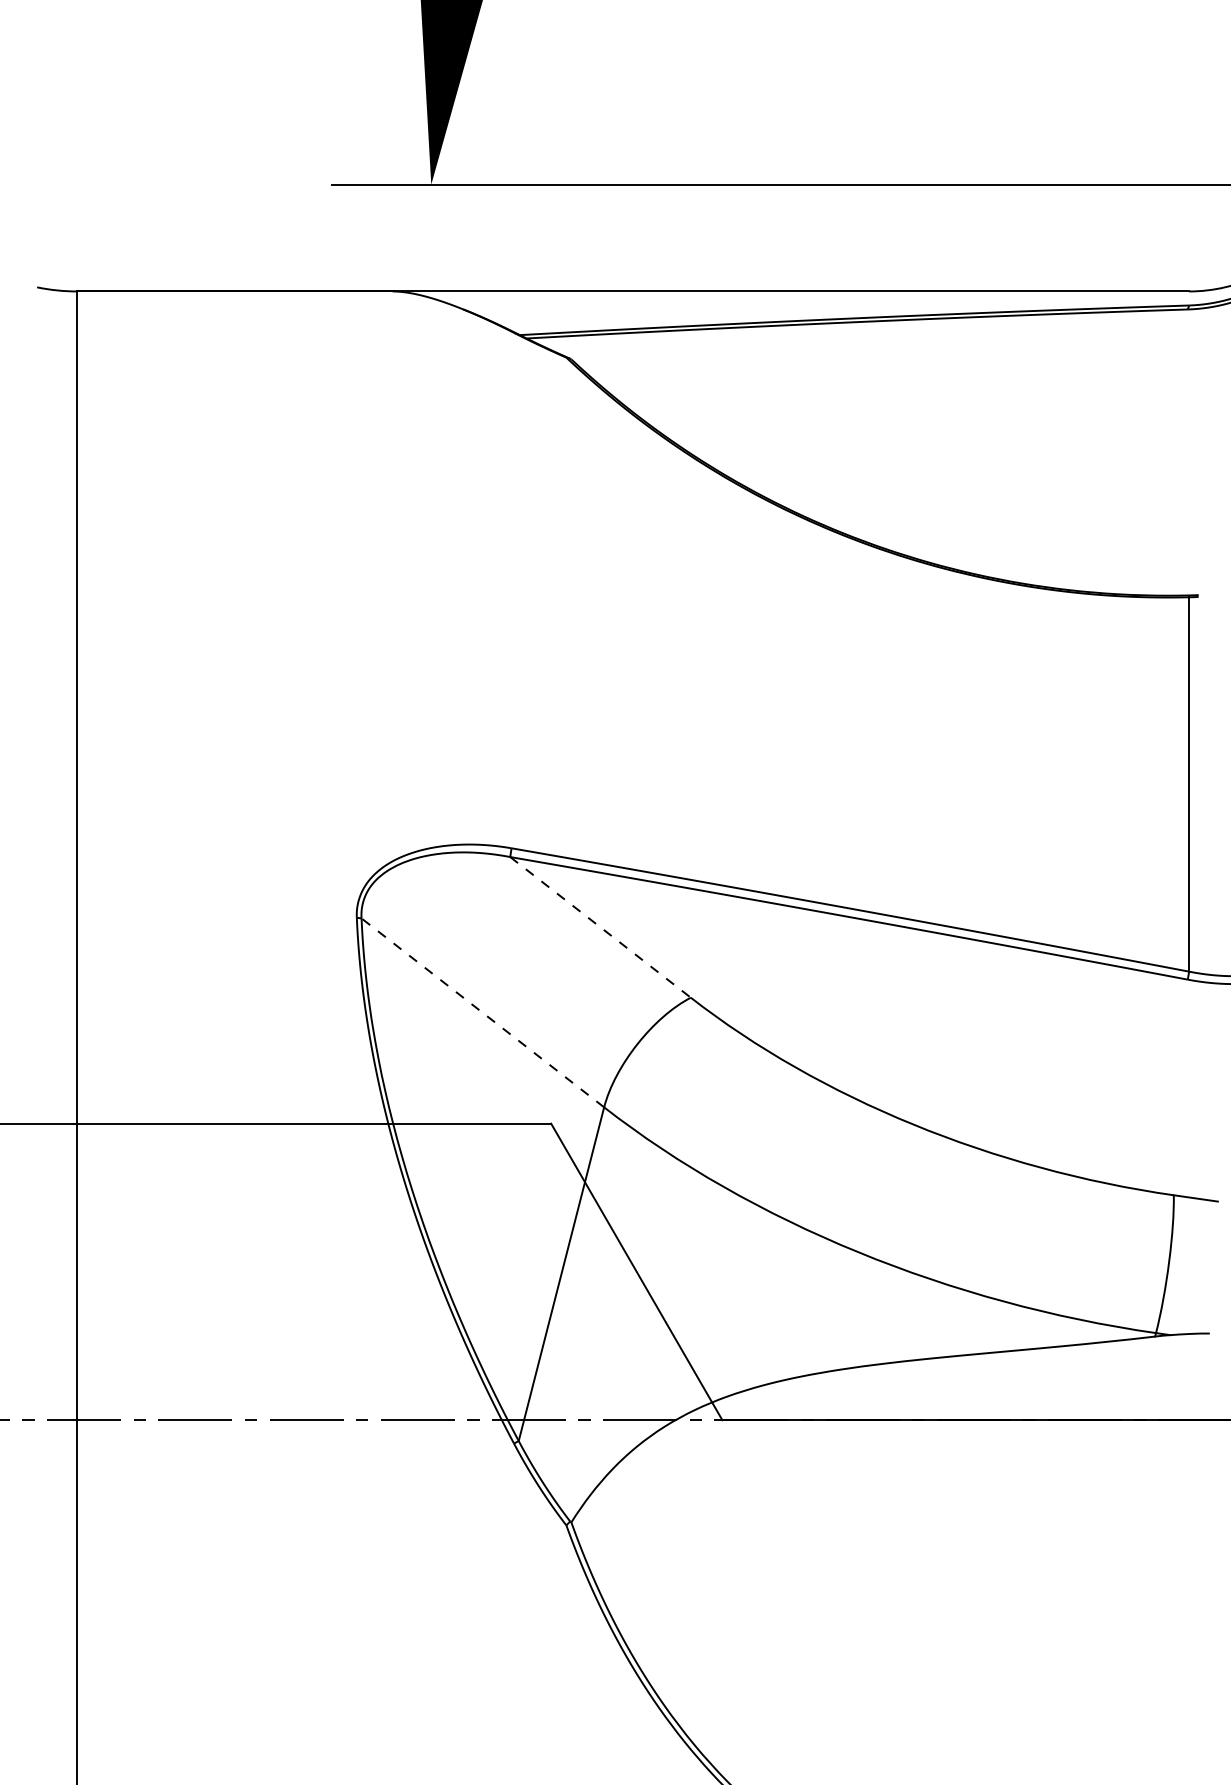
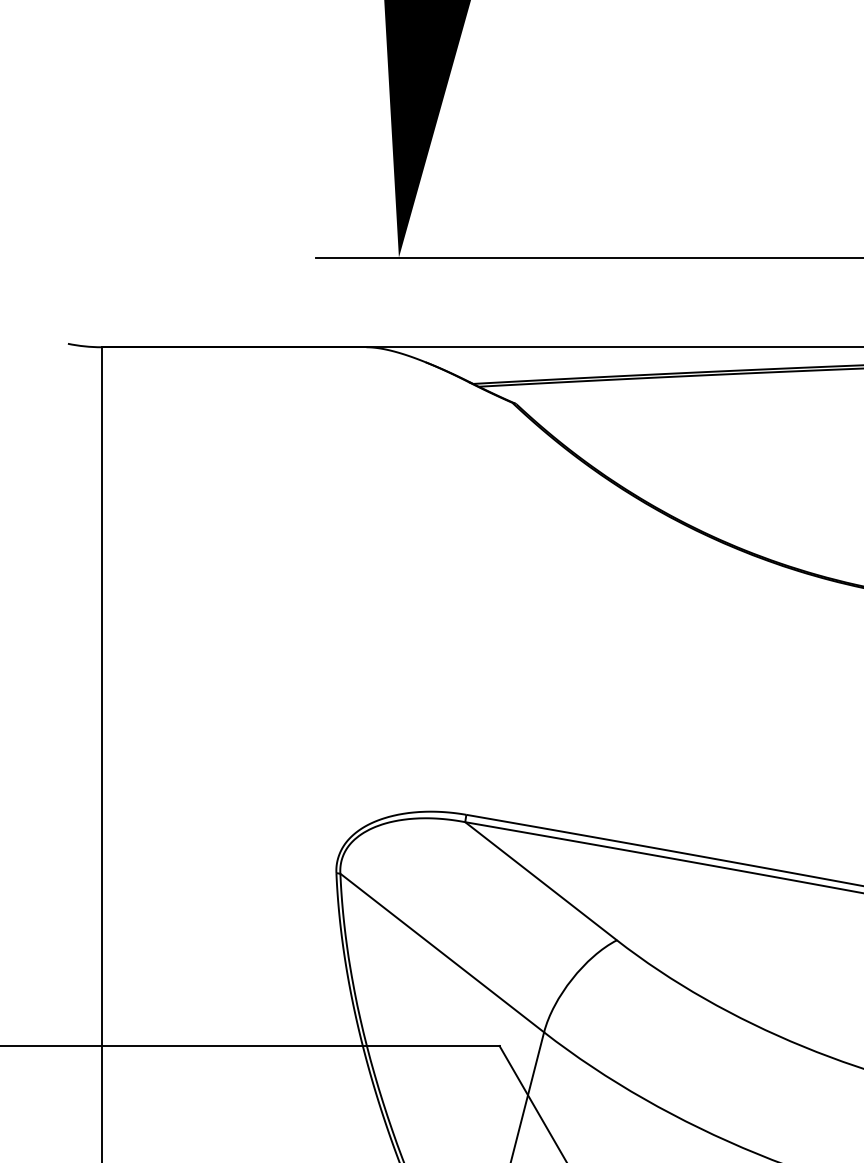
line: (600, 927) -> (541, 881), dashed -> solid
line: (482, 1012) -> (441, 952), dashed -> solid

